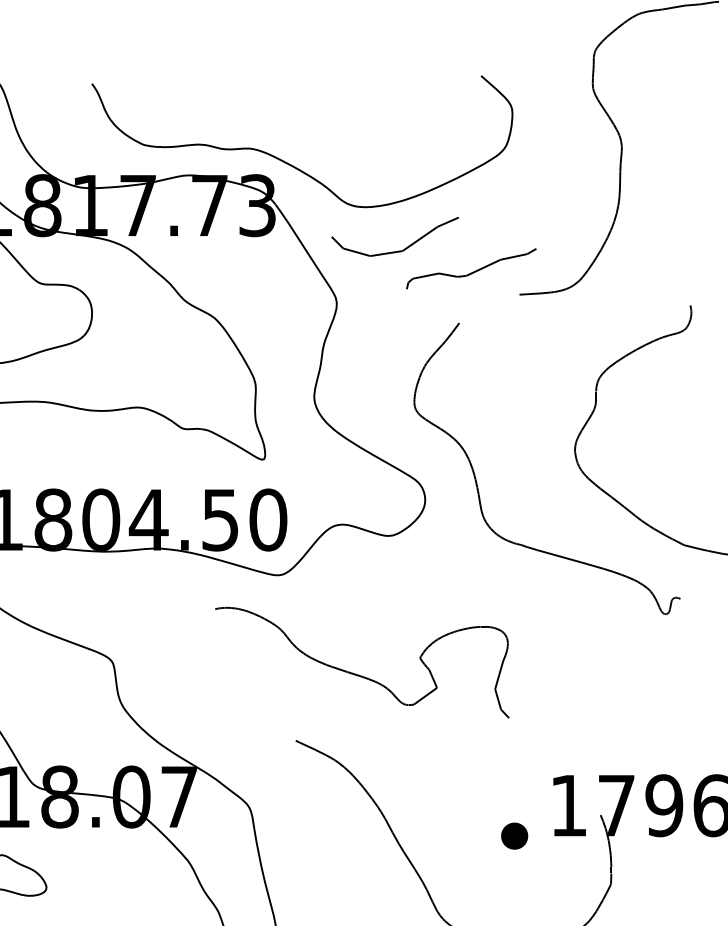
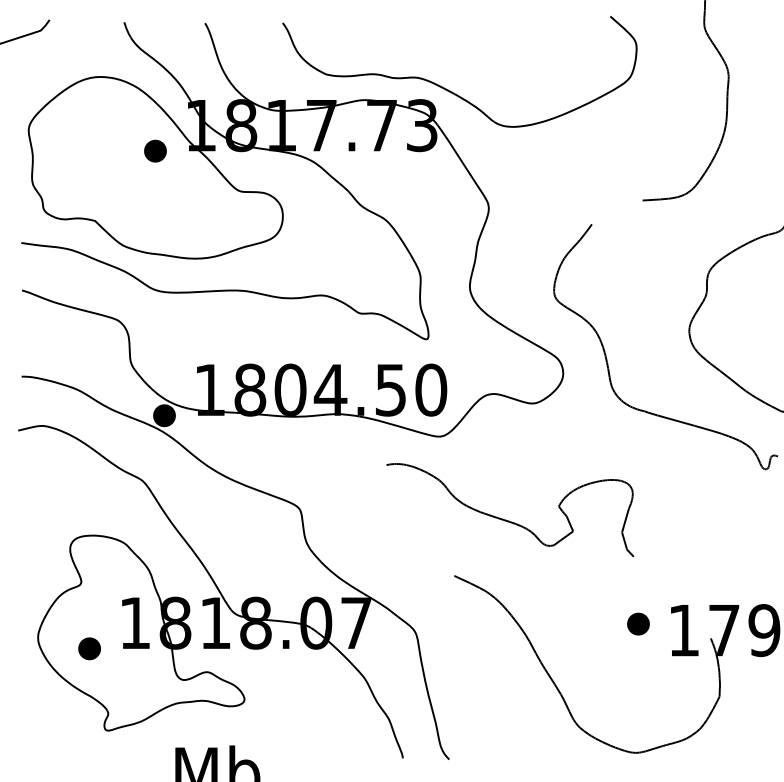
curve: (424, 237) -> (562, 152), removed
part: (514, 835) -> (638, 623), moved

